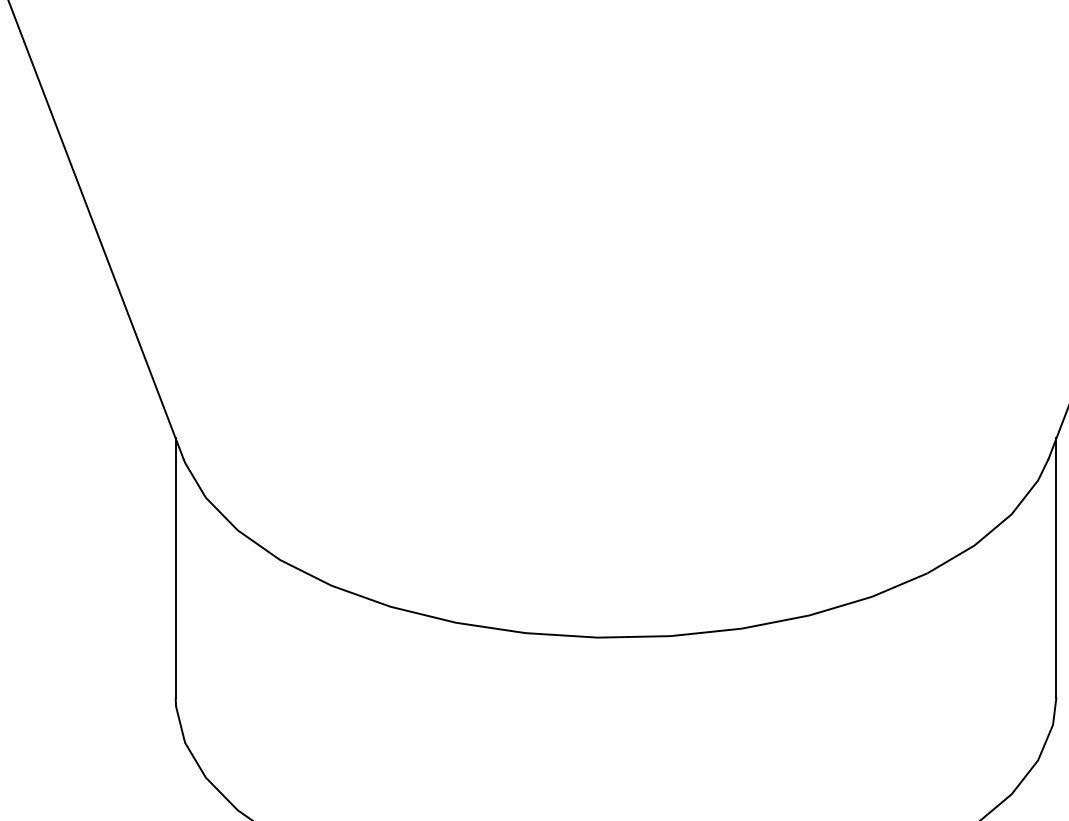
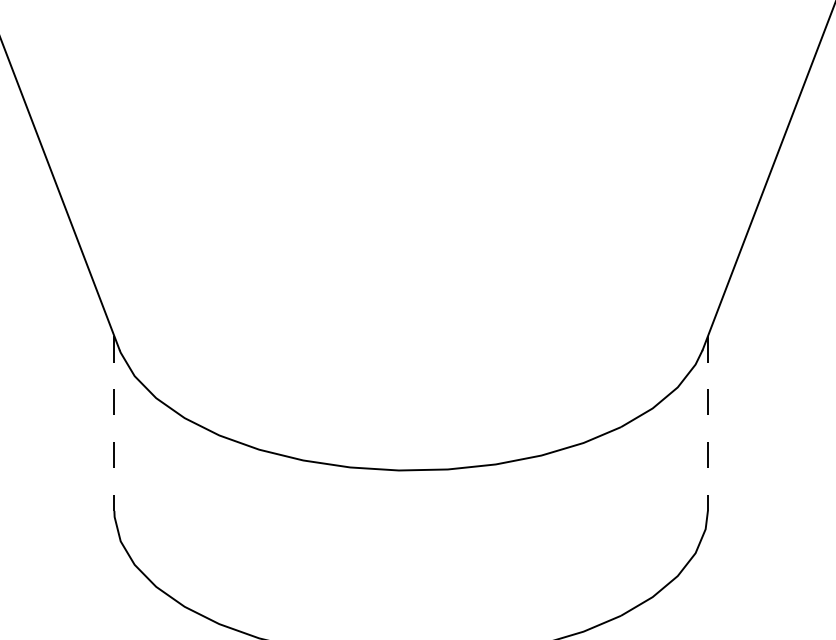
line: (175, 569) -> (114, 424), solid -> dashed
line: (1055, 569) -> (707, 424), solid -> dashed

